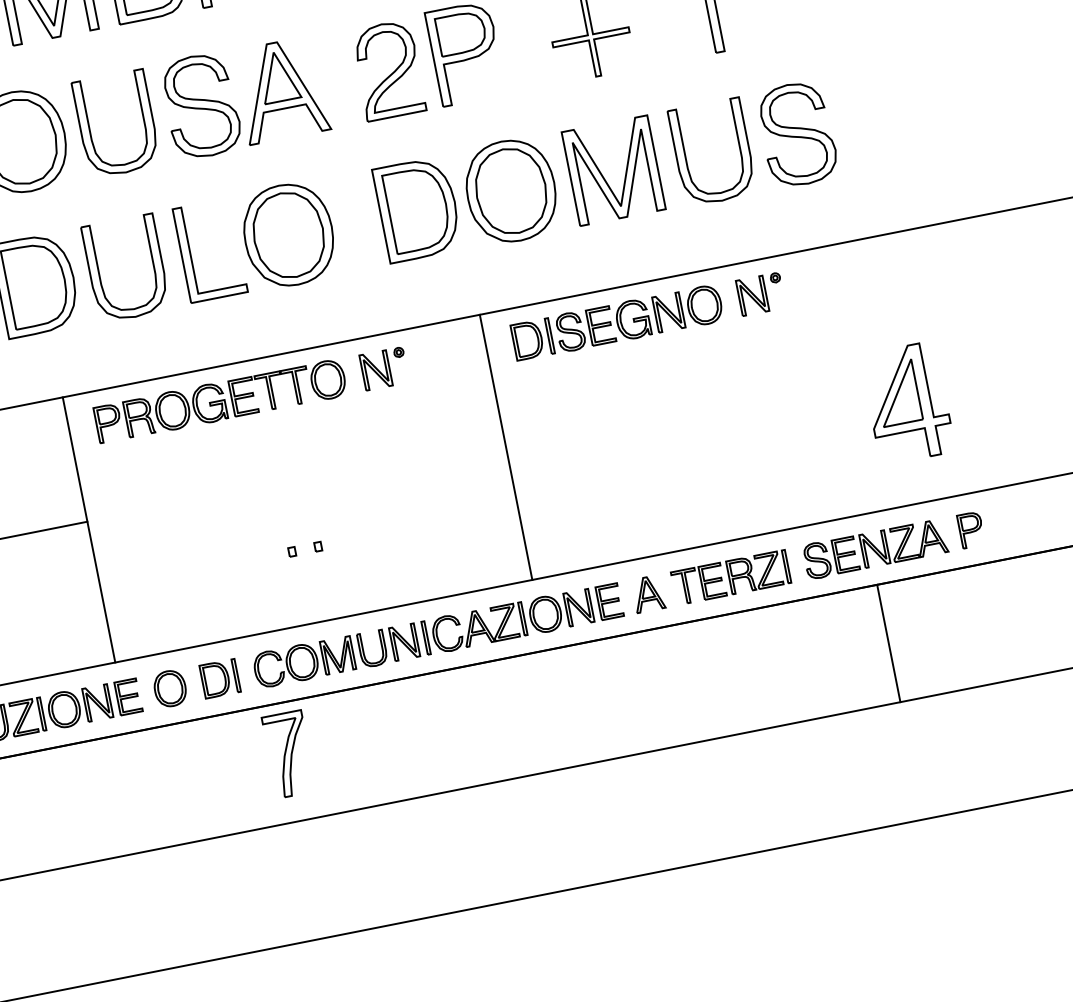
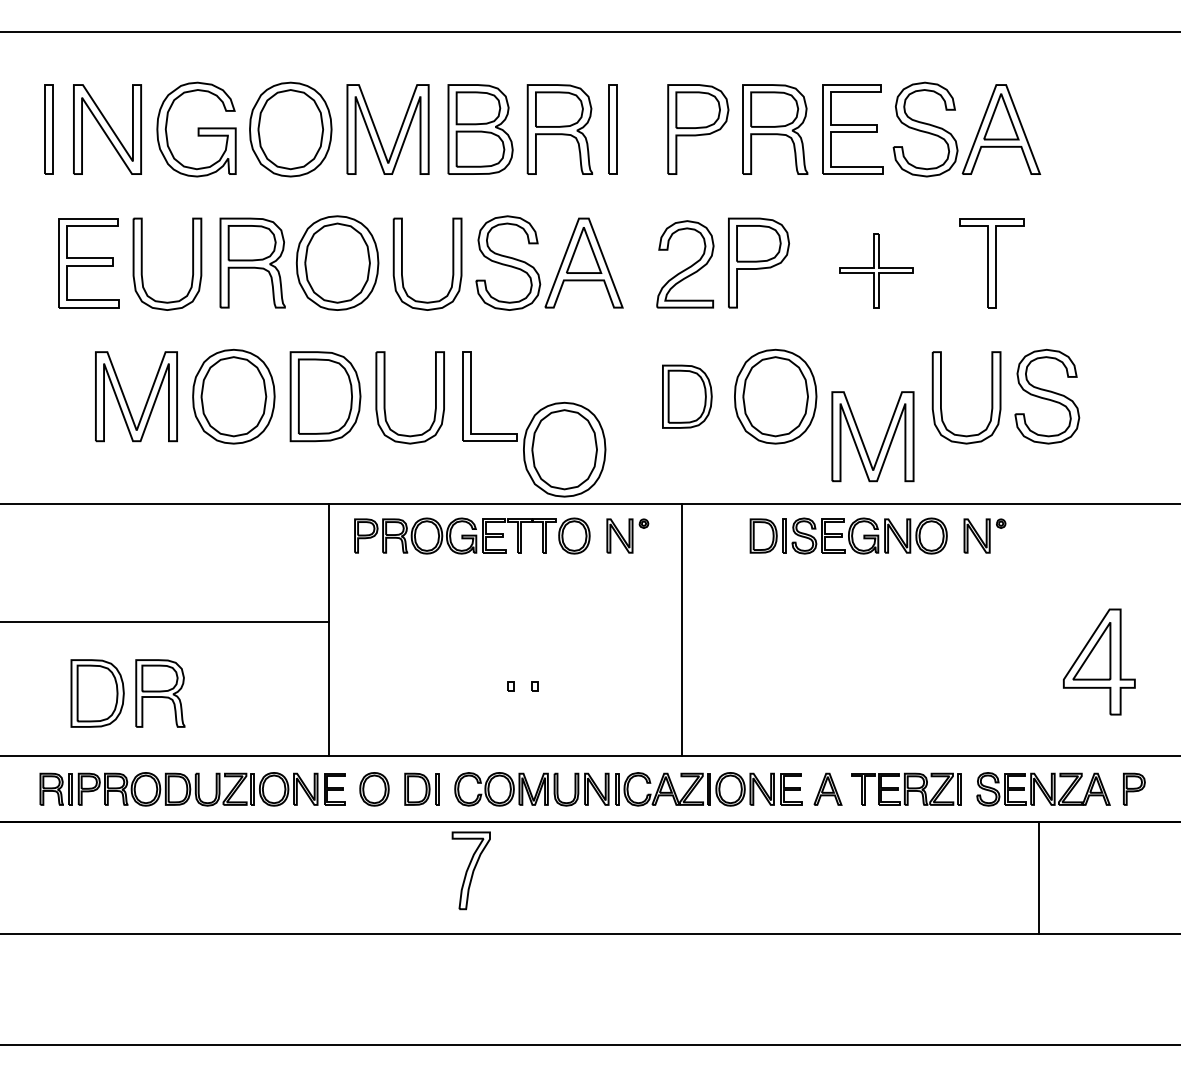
part: (603, 174) -> (862, 438), moved
part: (418, 209) -> (687, 396), size x0.7
part: (288, 234) -> (564, 449), moved
line: (505, 447) -> (681, 629), moved

